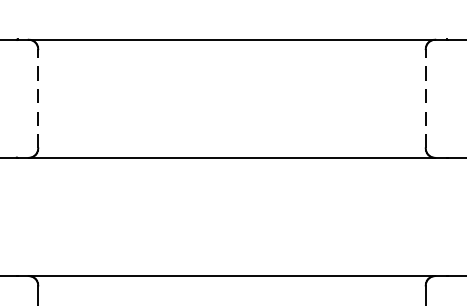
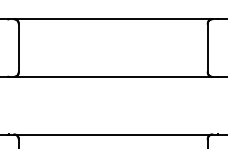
line: (37, 97) -> (18, 47), dashed -> solid
line: (425, 97) -> (207, 47), dashed -> solid

